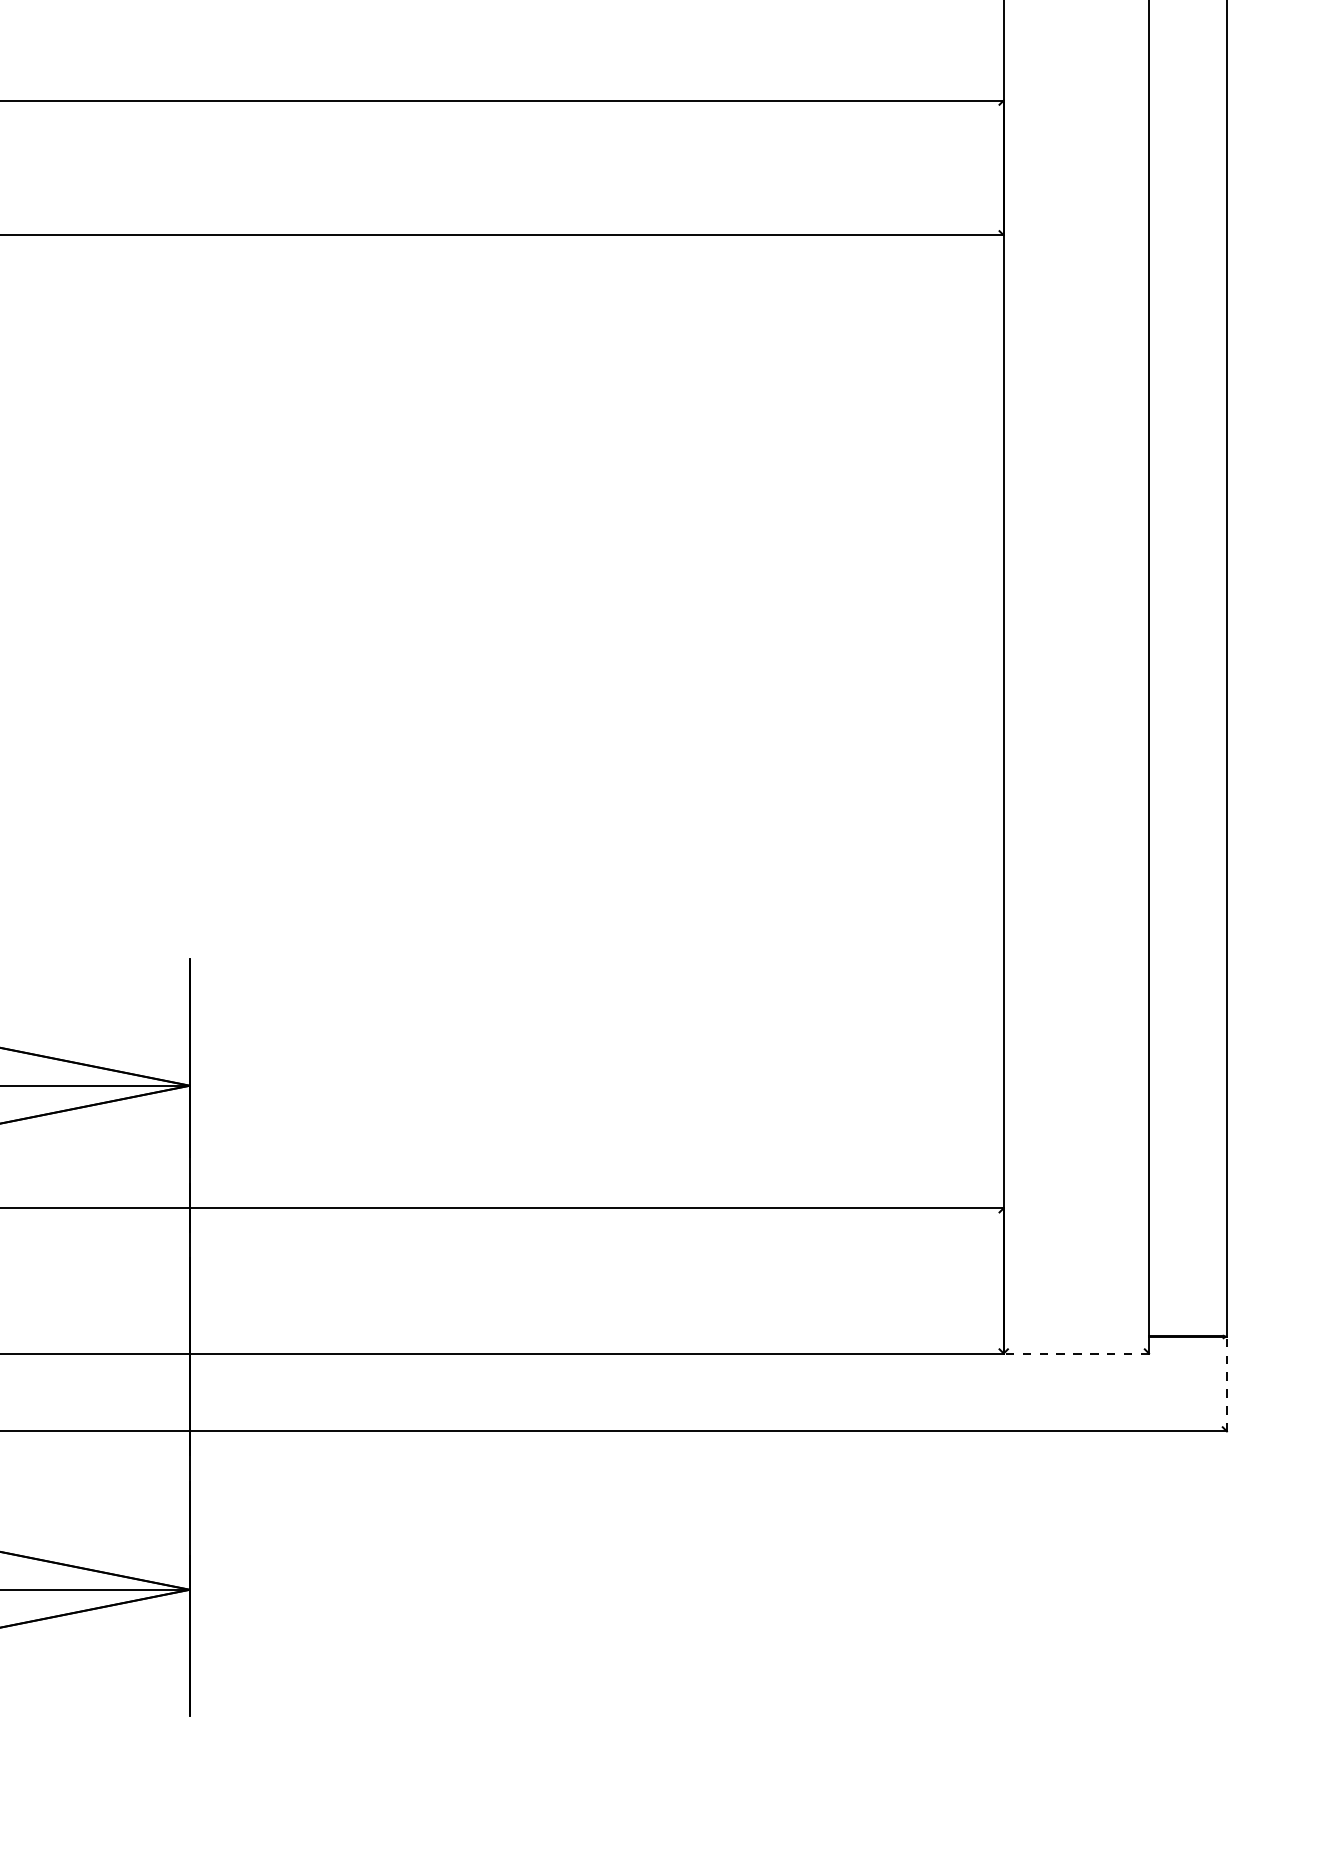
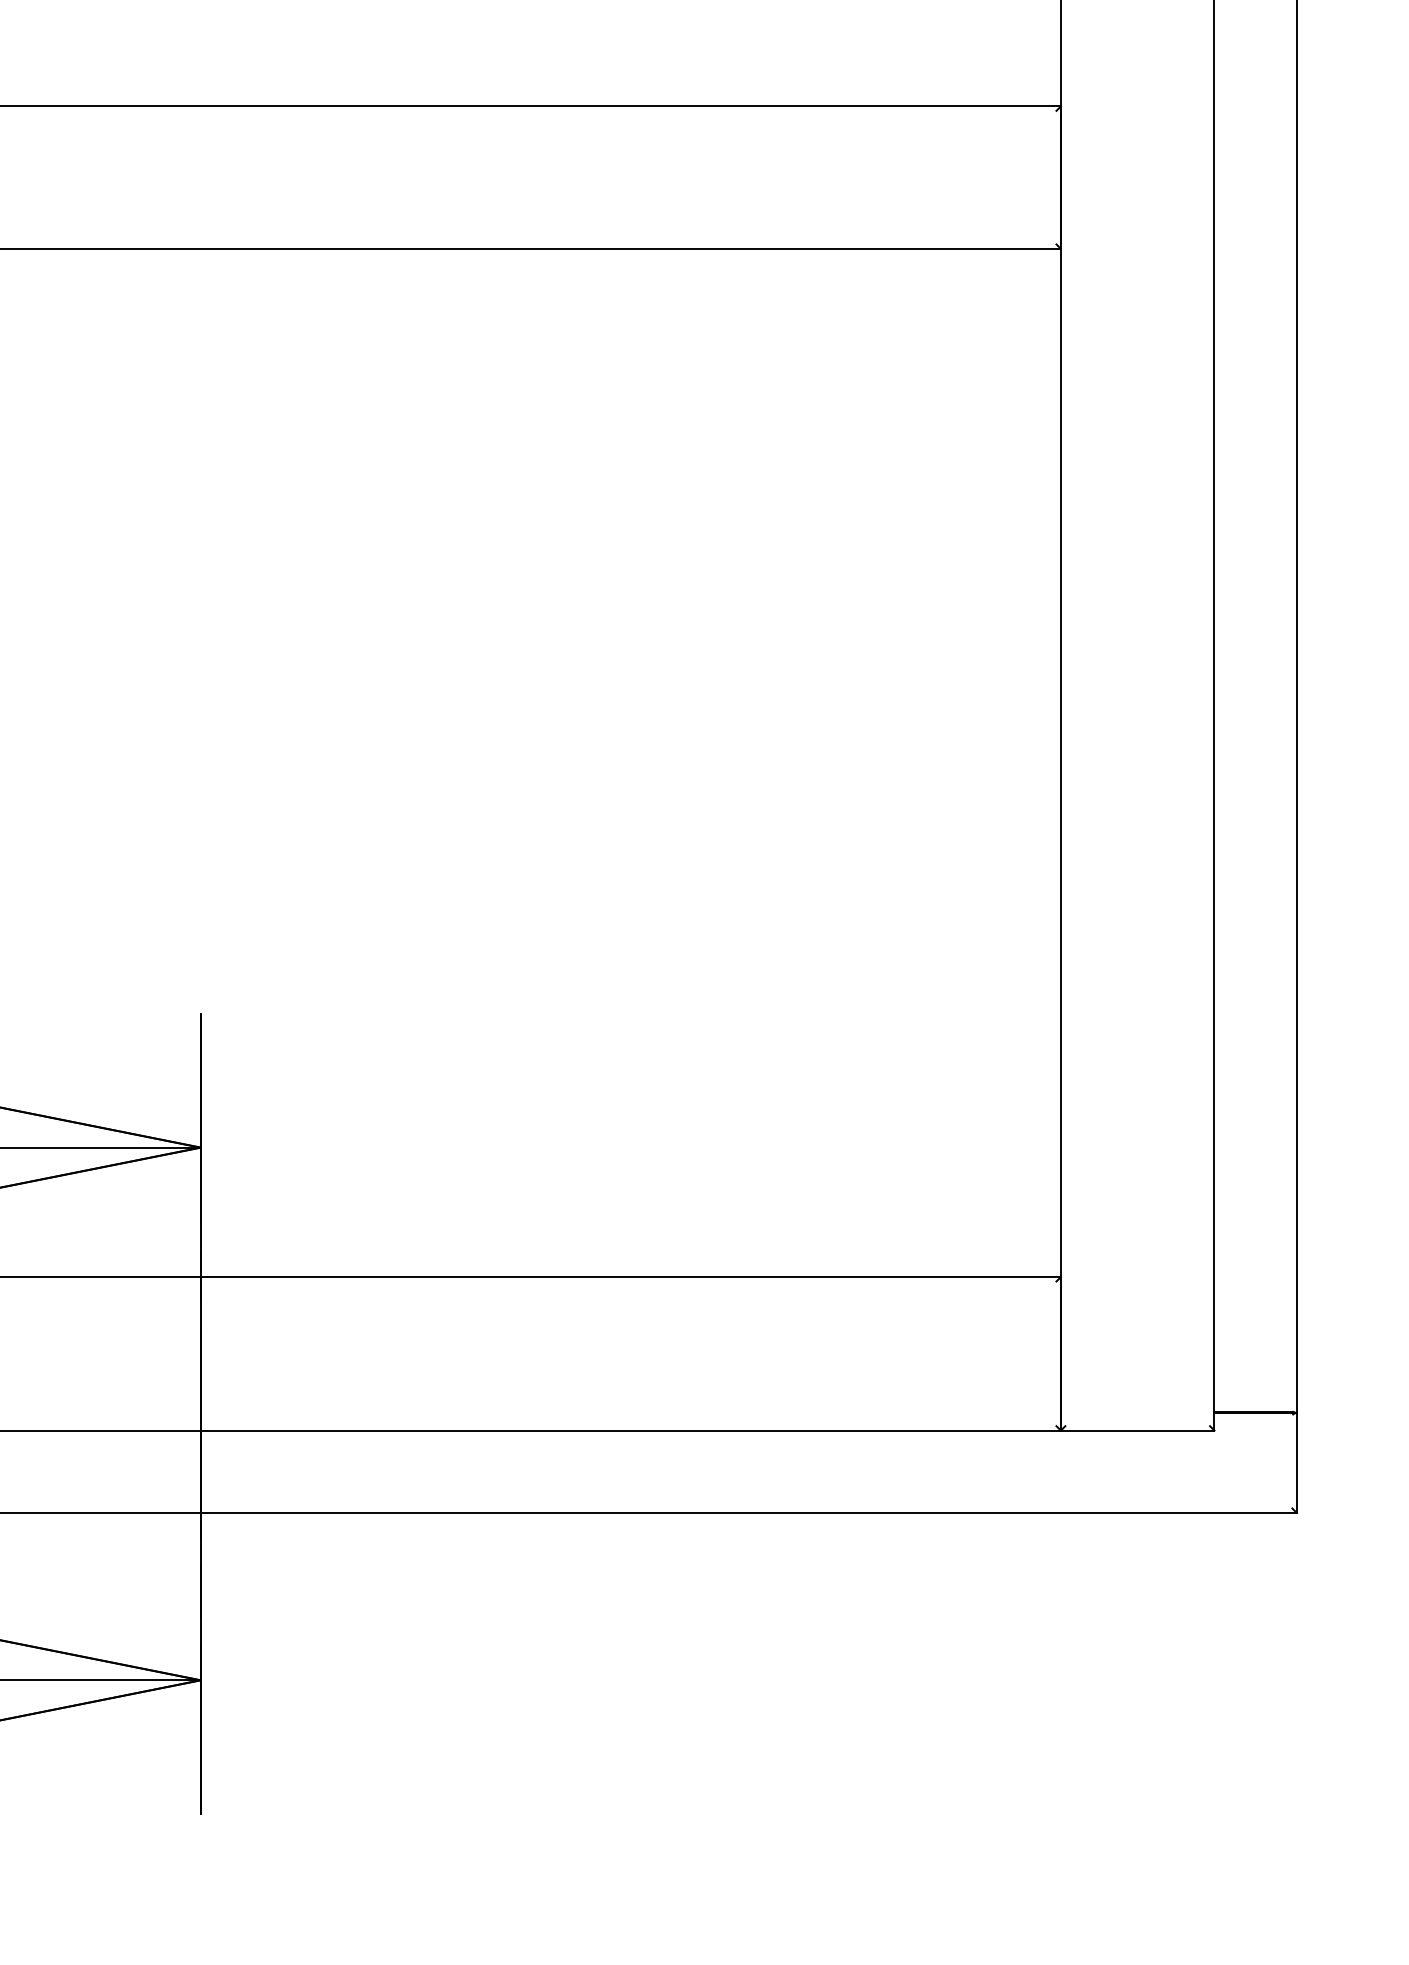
line: (1076, 1353) -> (1137, 1430), dashed -> solid
line: (1226, 1383) -> (1296, 1462), dashed -> solid

